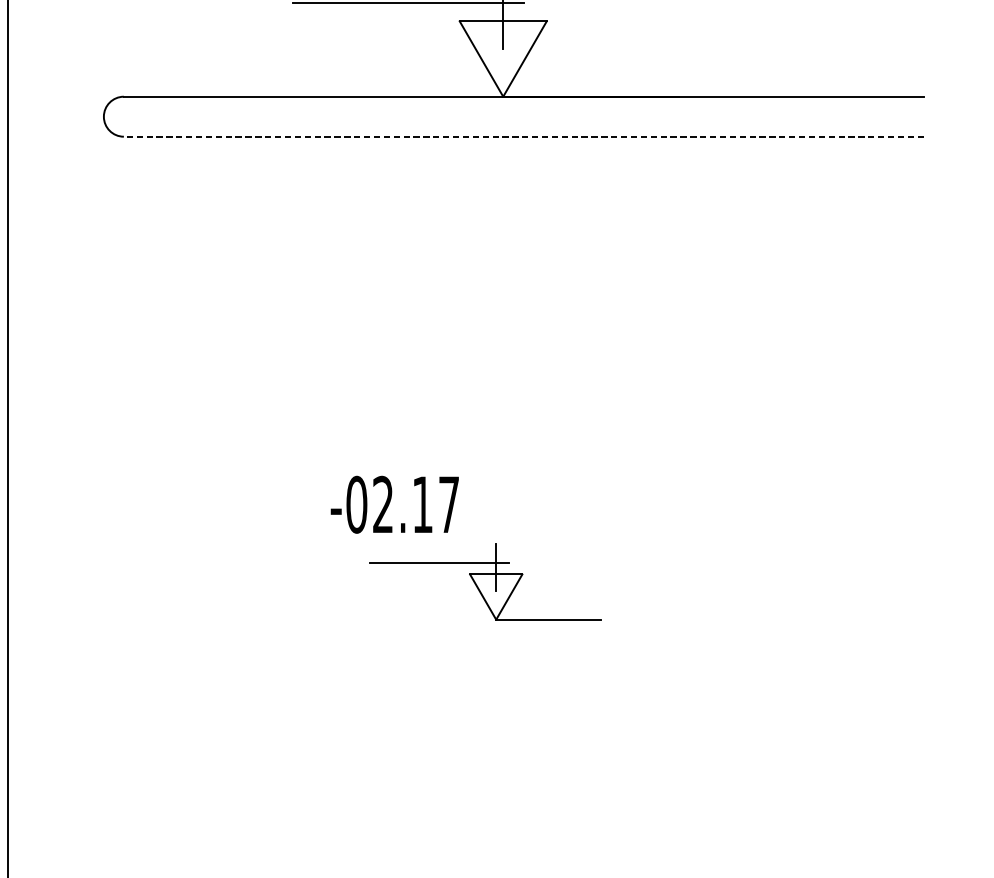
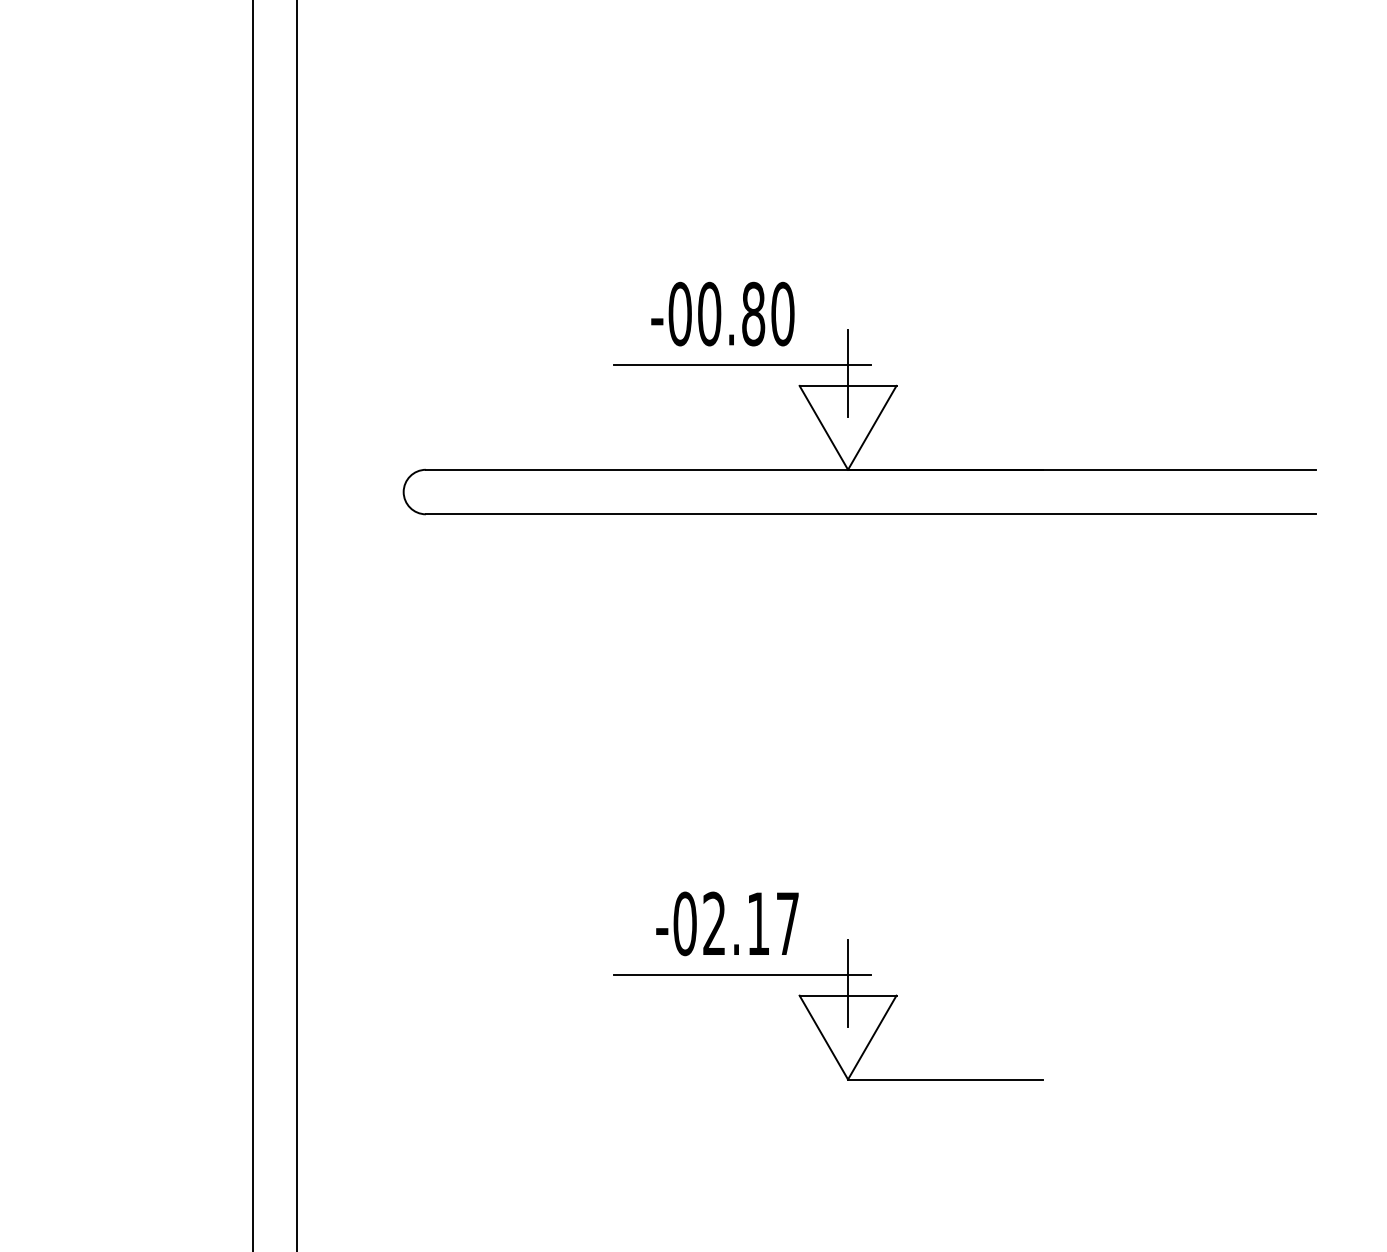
line: (523, 136) -> (870, 514), dashed -> solid
part: (485, 581) -> (828, 1009), size x1.67

